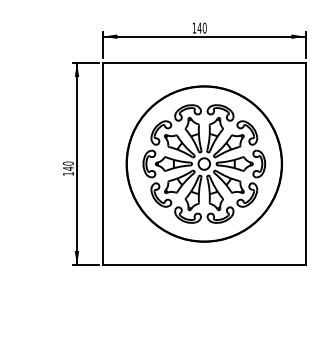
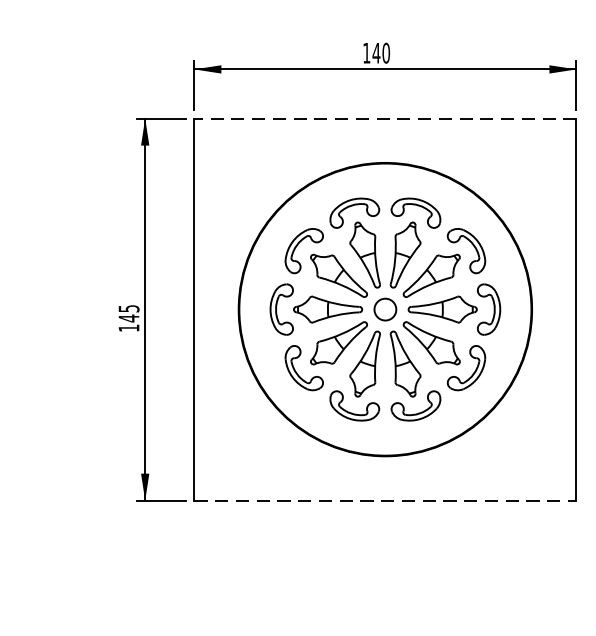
line: (203, 62) -> (383, 118), solid -> dashed
text: (67, 163) -> (127, 308), 140 -> 145
line: (204, 265) -> (385, 500), solid -> dashed

